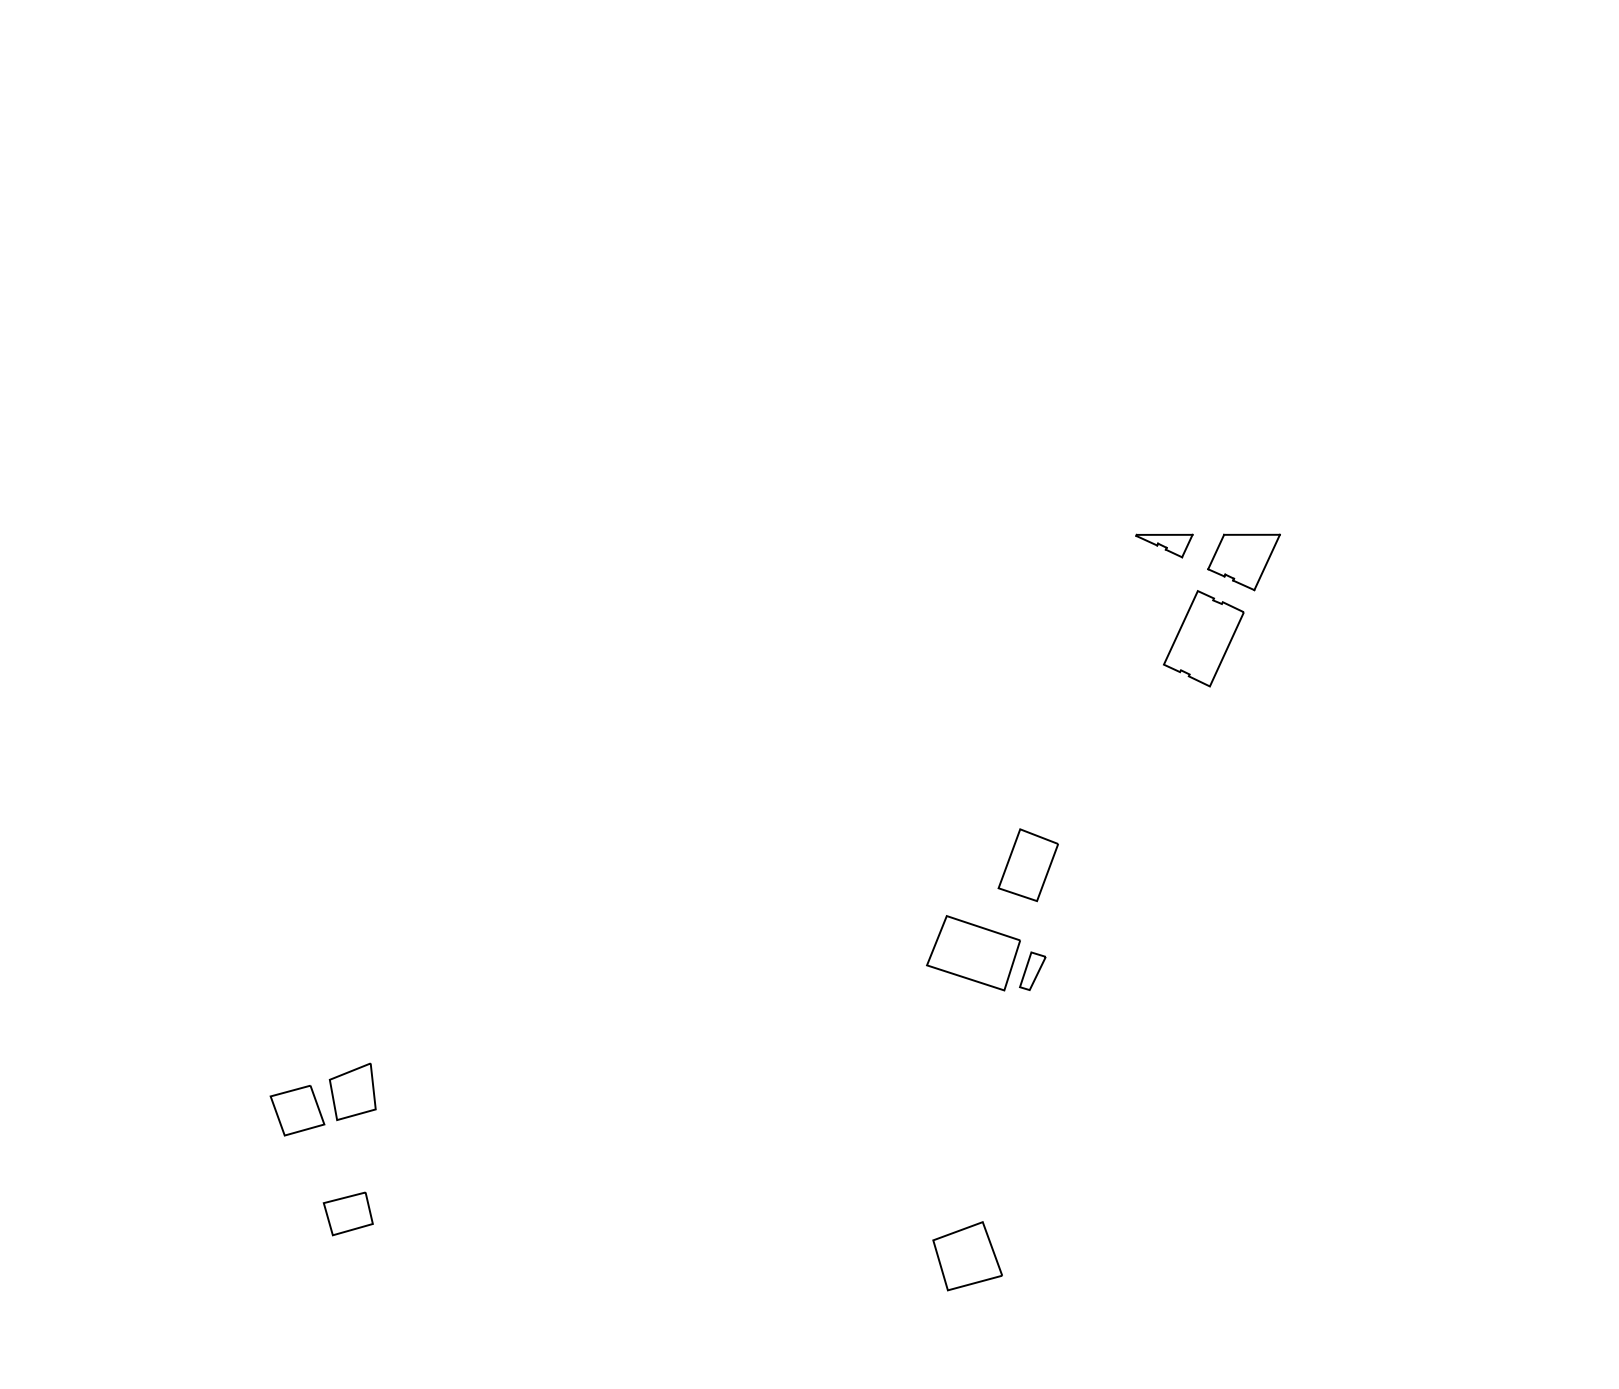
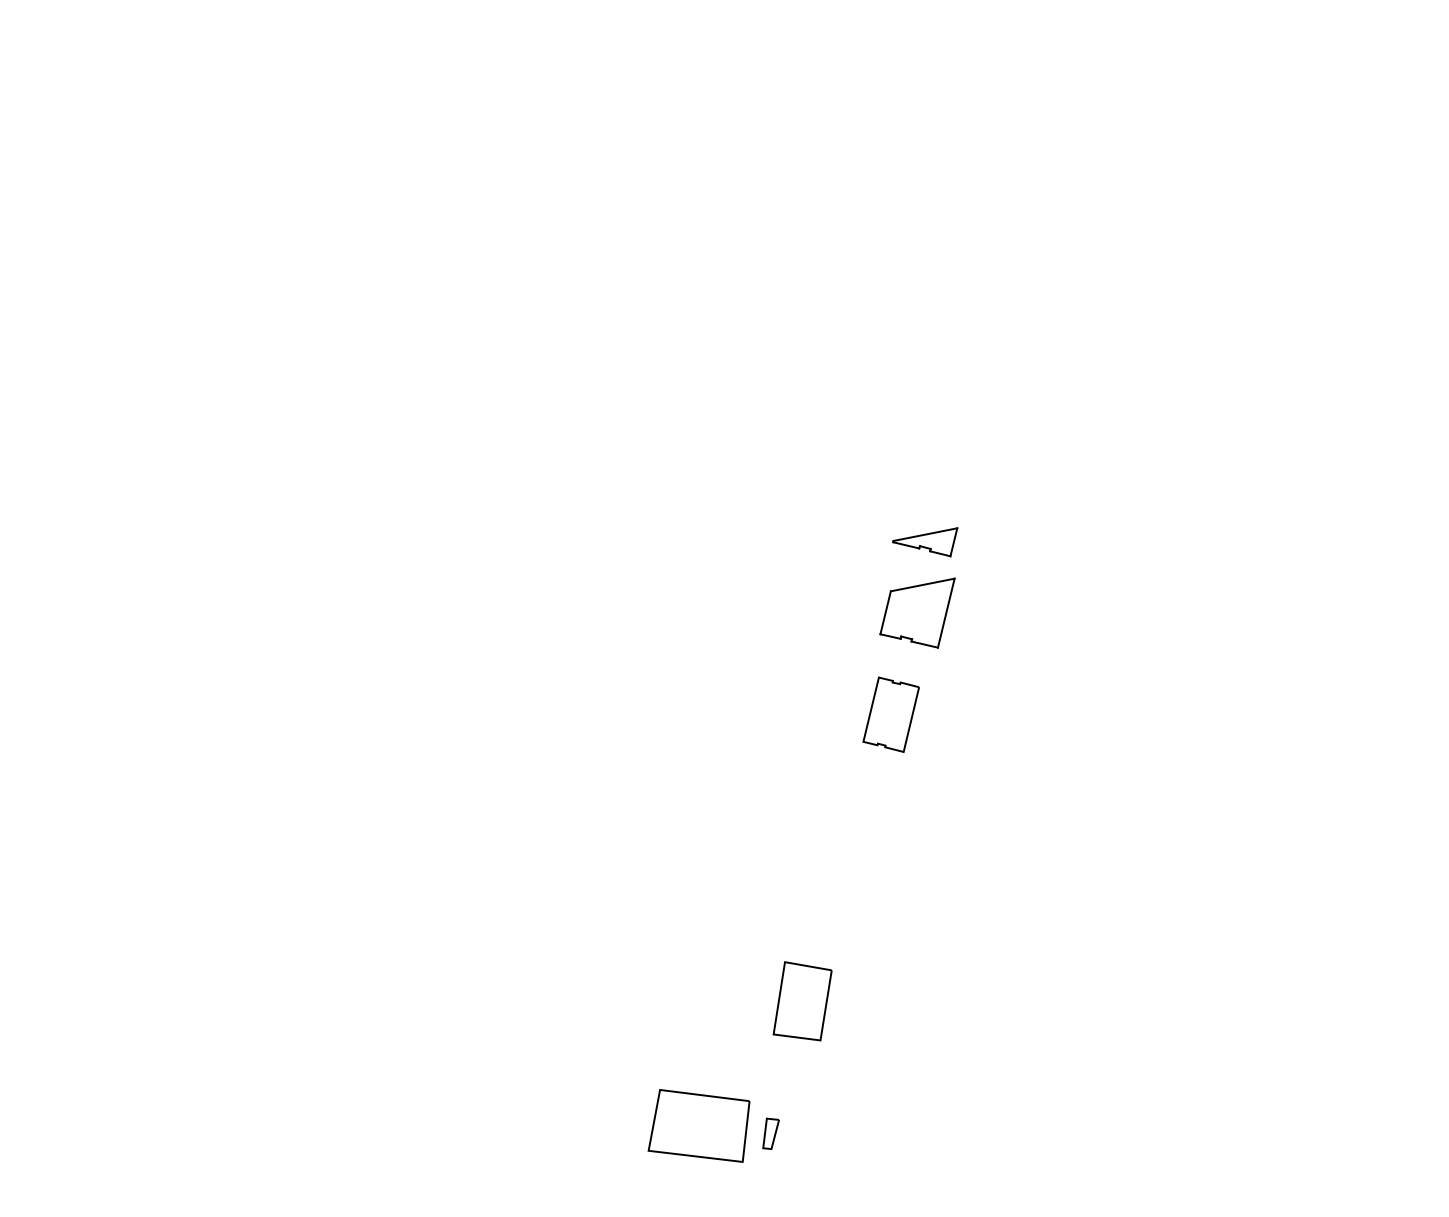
part: (1164, 545) -> (927, 546), moved
part: (1203, 638) -> (890, 714), size x0.7
part: (1027, 865) -> (801, 1001), moved
part: (1032, 970) -> (770, 1132), size x0.7

